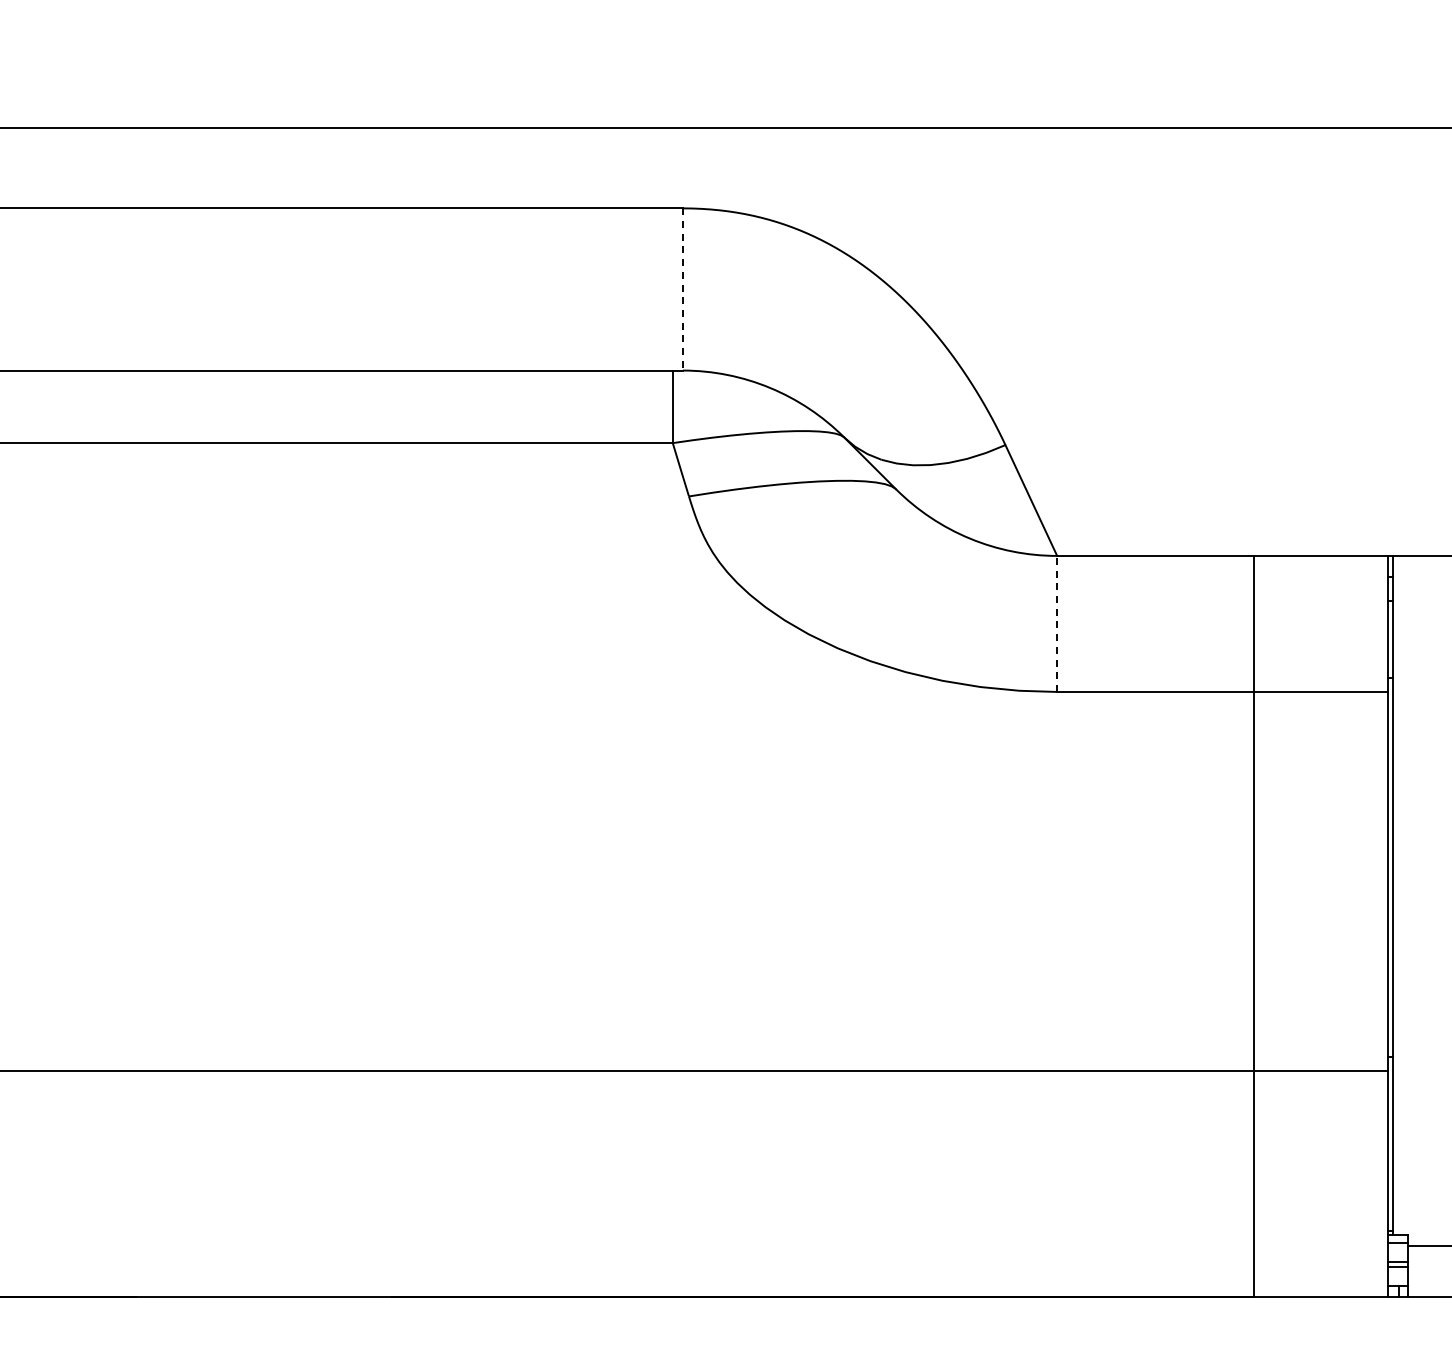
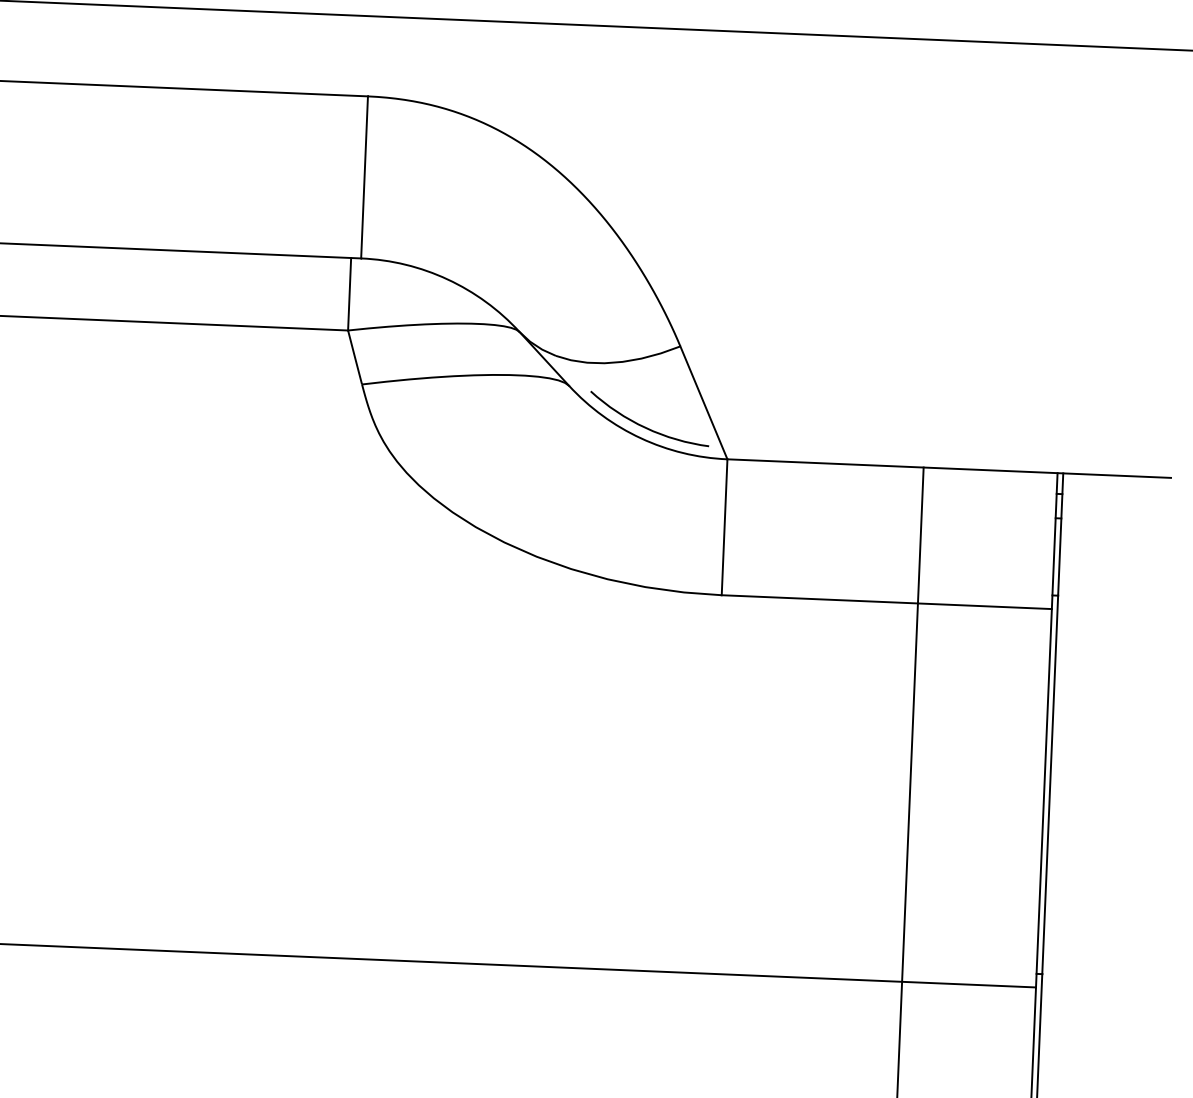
line: (682, 289) -> (364, 177), dashed -> solid
arc: (973, 526) -> (645, 426), added
line: (1057, 623) -> (724, 526), dashed -> solid

